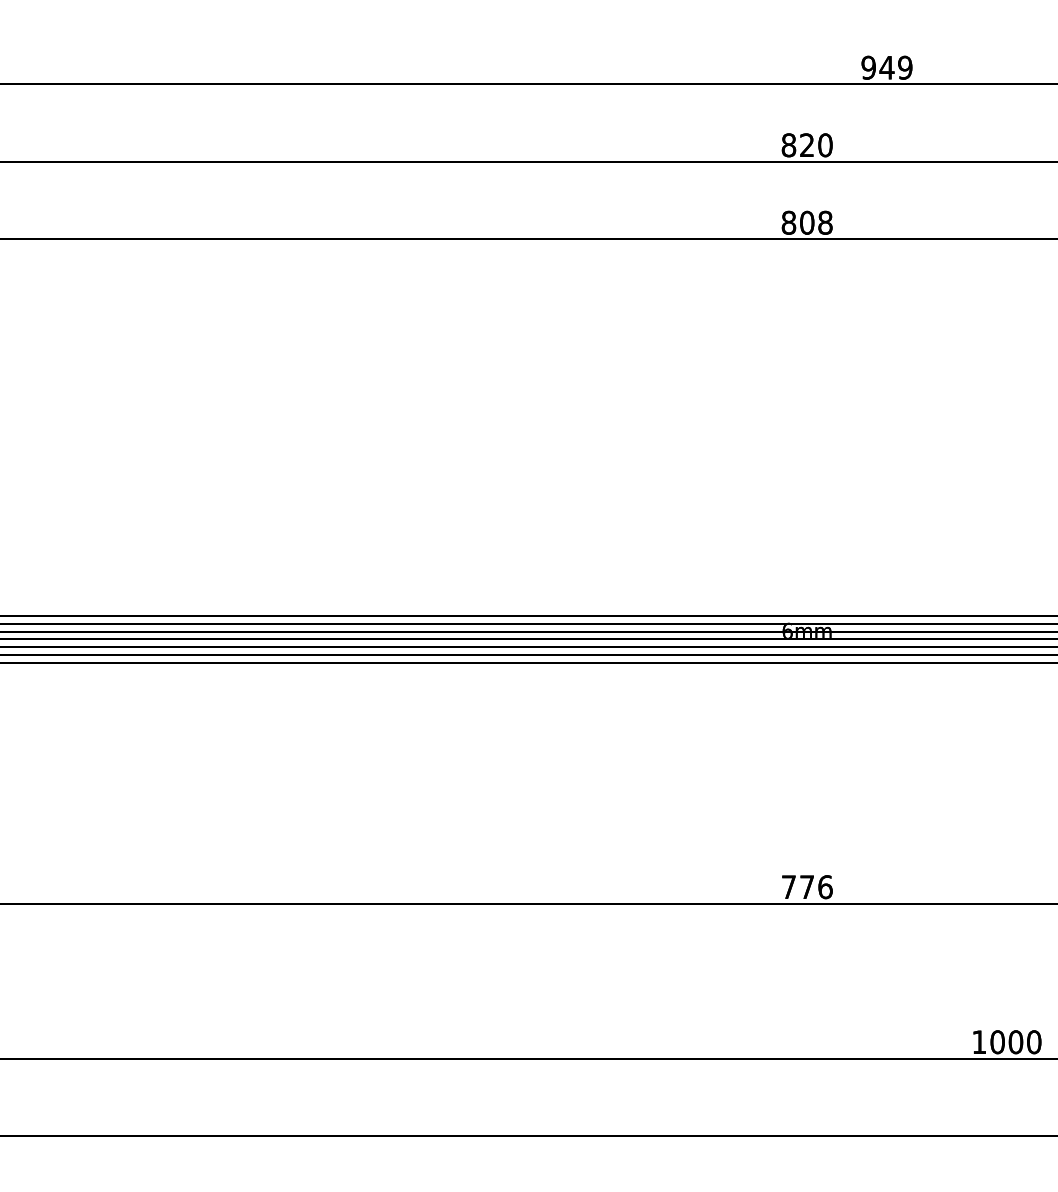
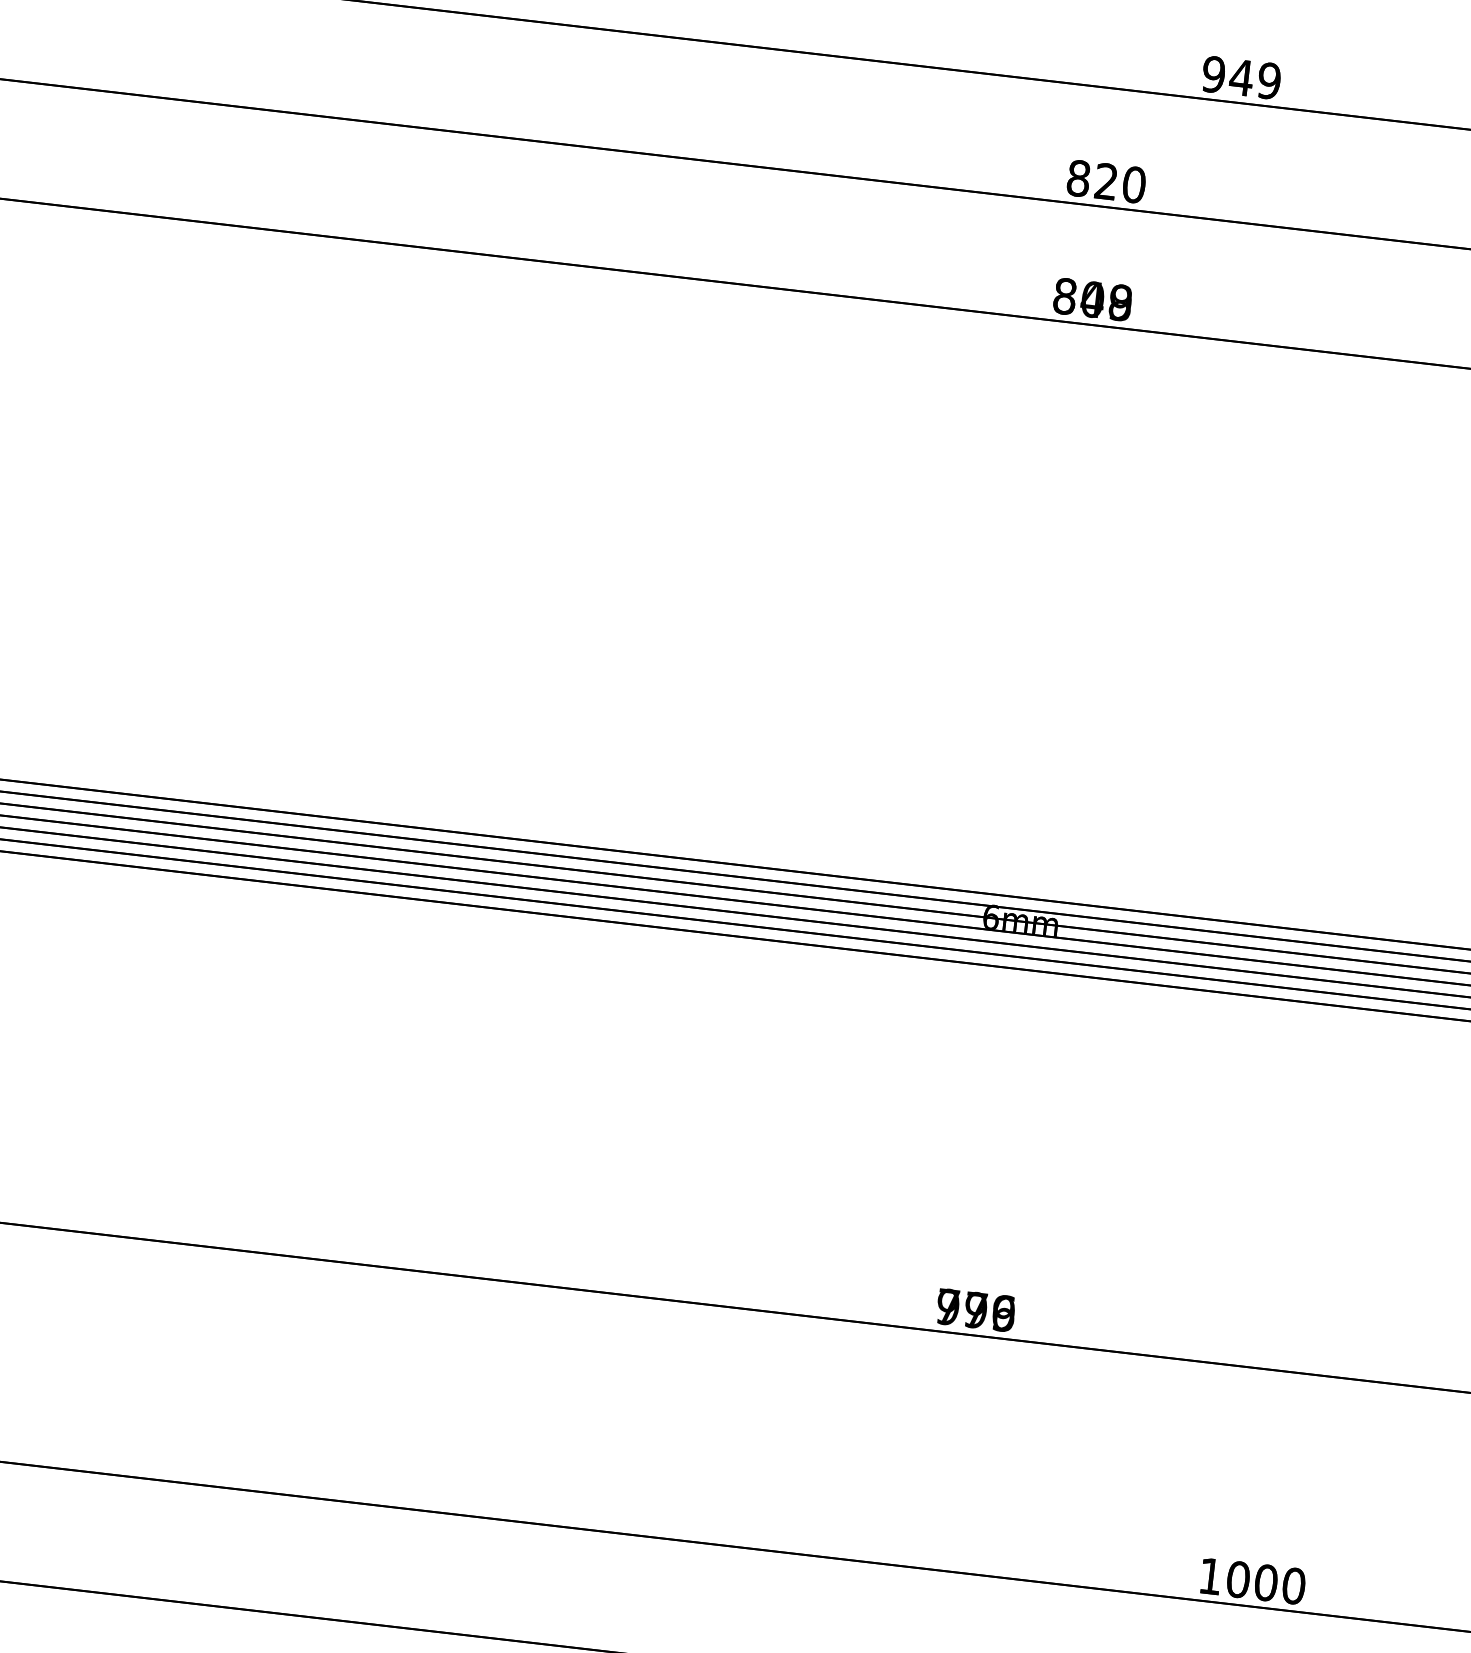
text: (815, 222) -> (1105, 300), 808 -> 849
text: (806, 887) -> (974, 1310), 776 -> 999

